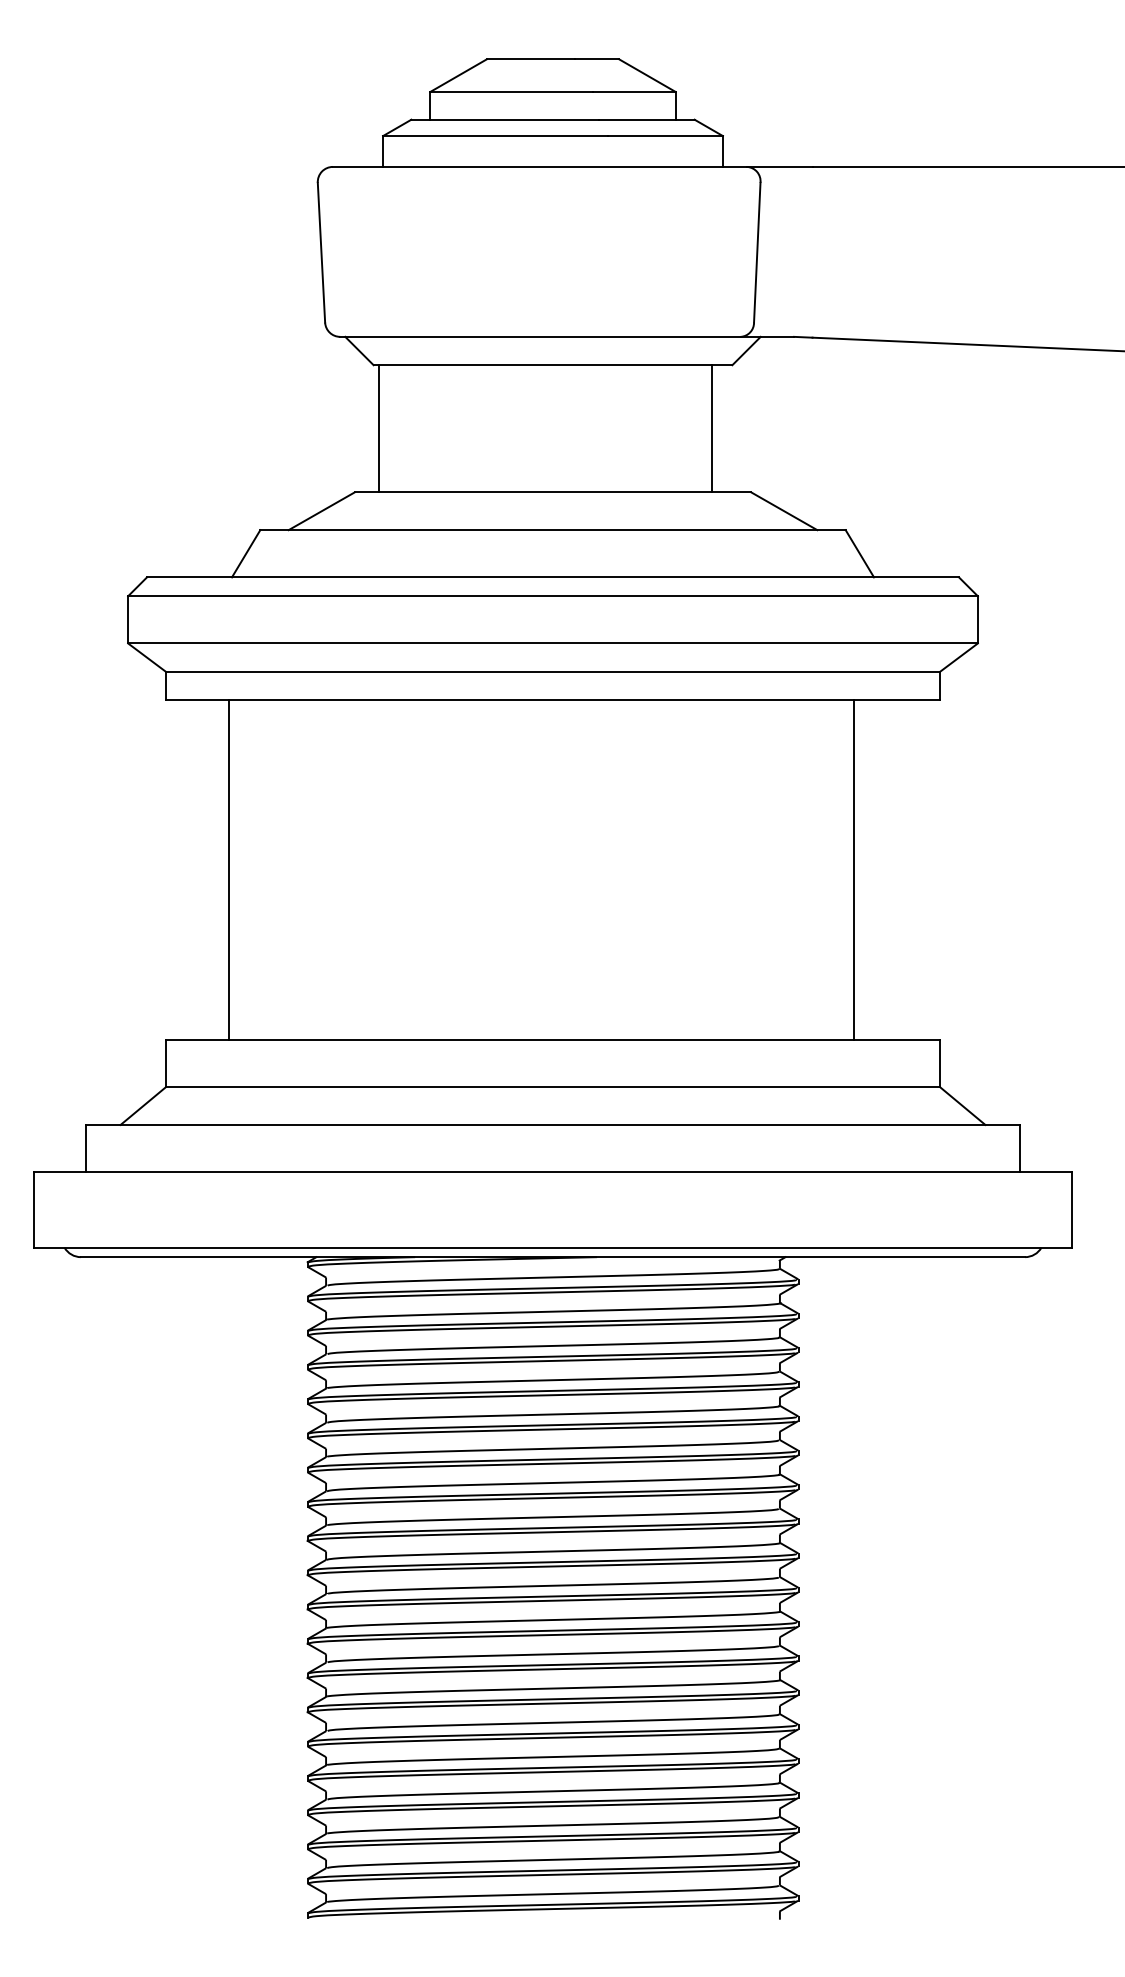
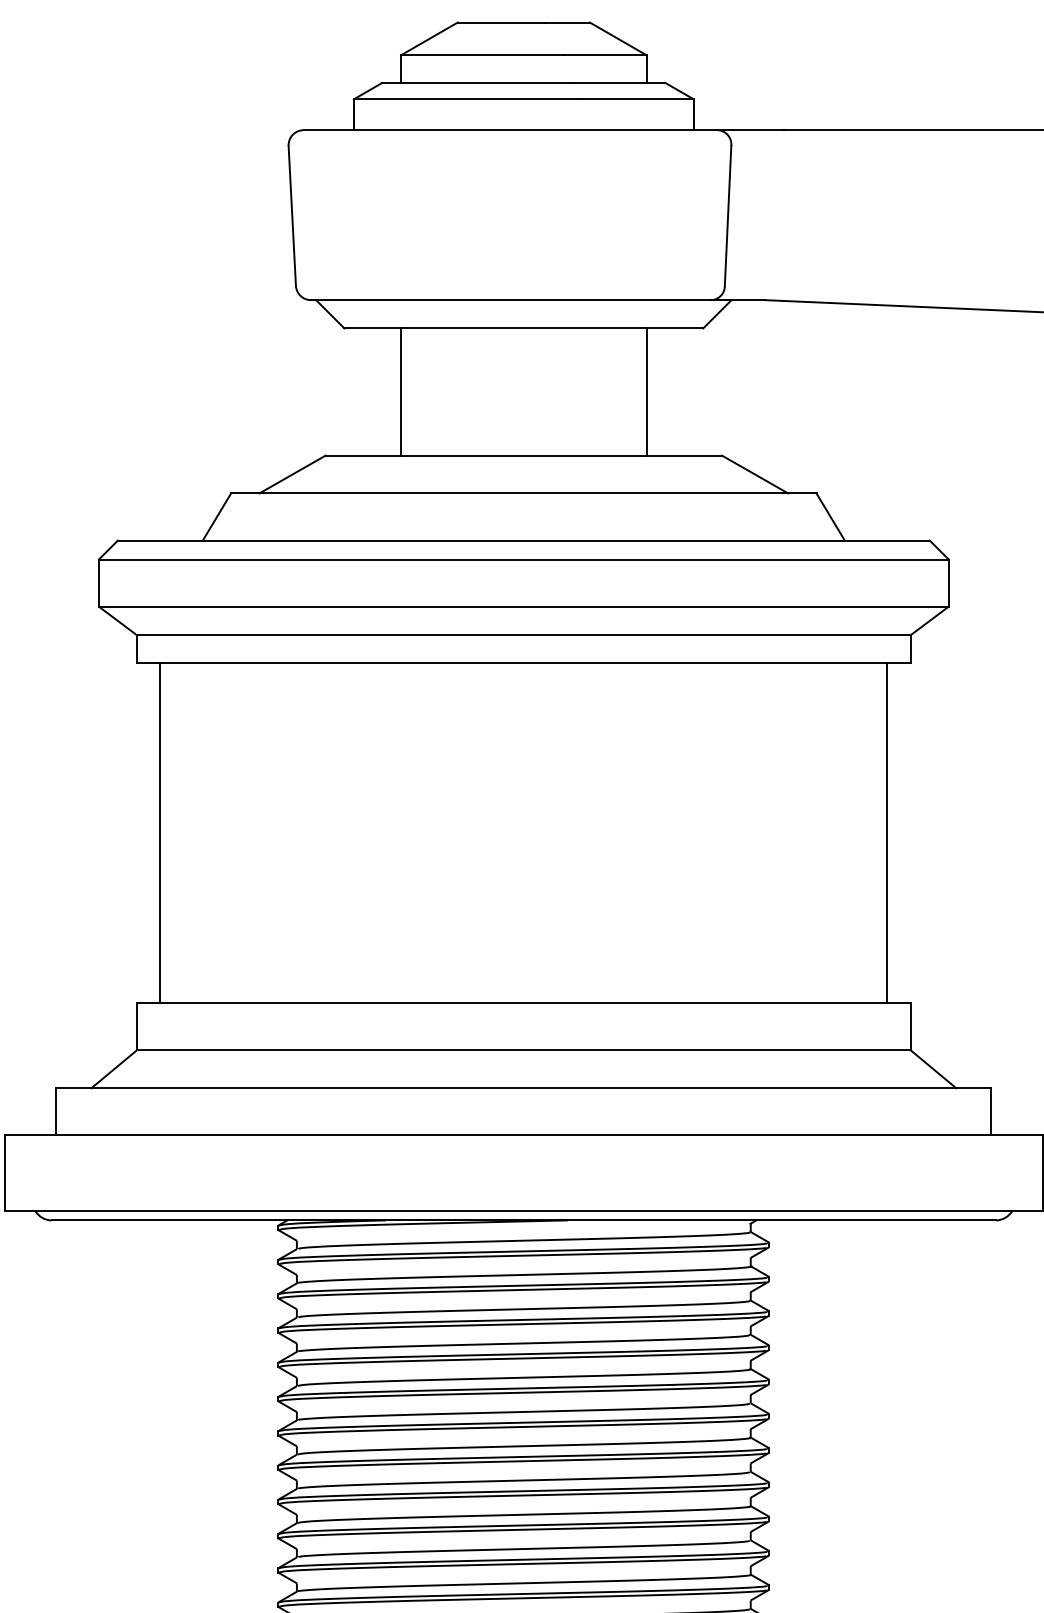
line: (379, 428) -> (401, 391), moved
line: (711, 428) -> (646, 391), moved
line: (228, 870) -> (160, 833), moved
line: (853, 870) -> (887, 833), moved

